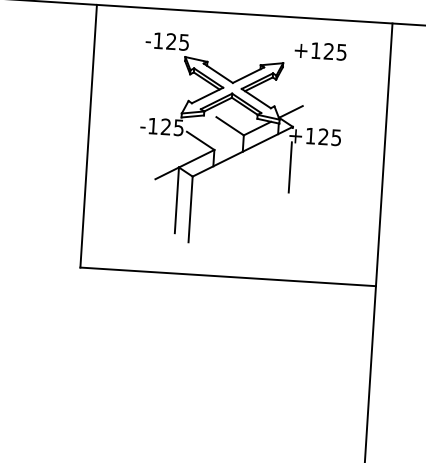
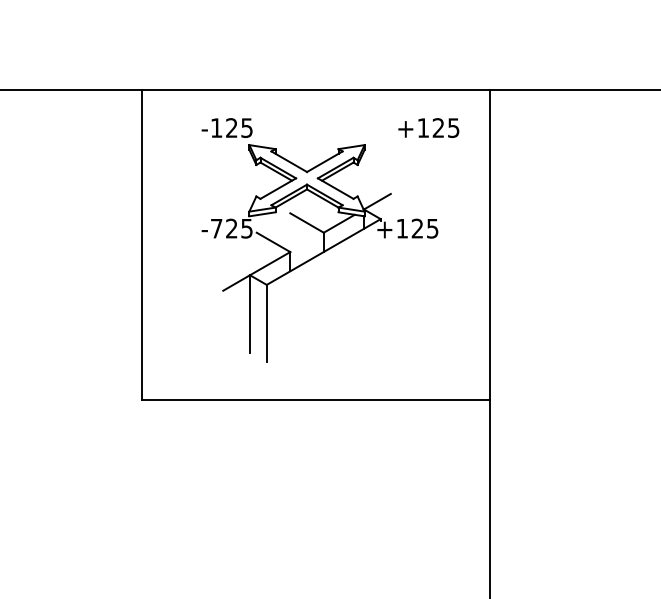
text: (320, 50) -> (428, 127), moved
text: (153, 126) -> (216, 228), -125 -> -725
line: (290, 167) -> (380, 266), removed

